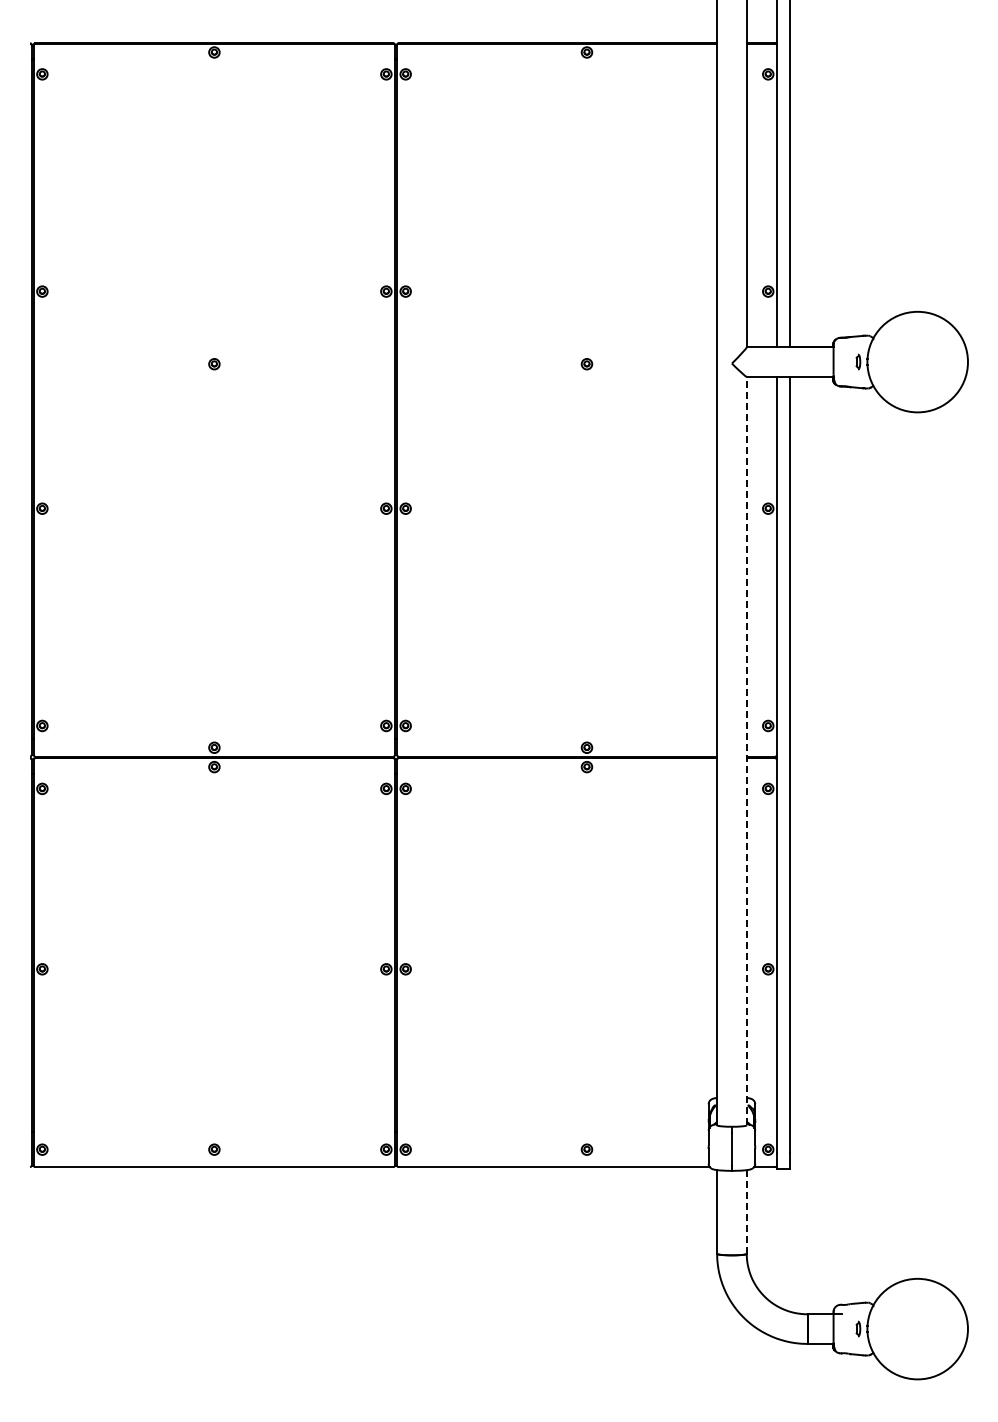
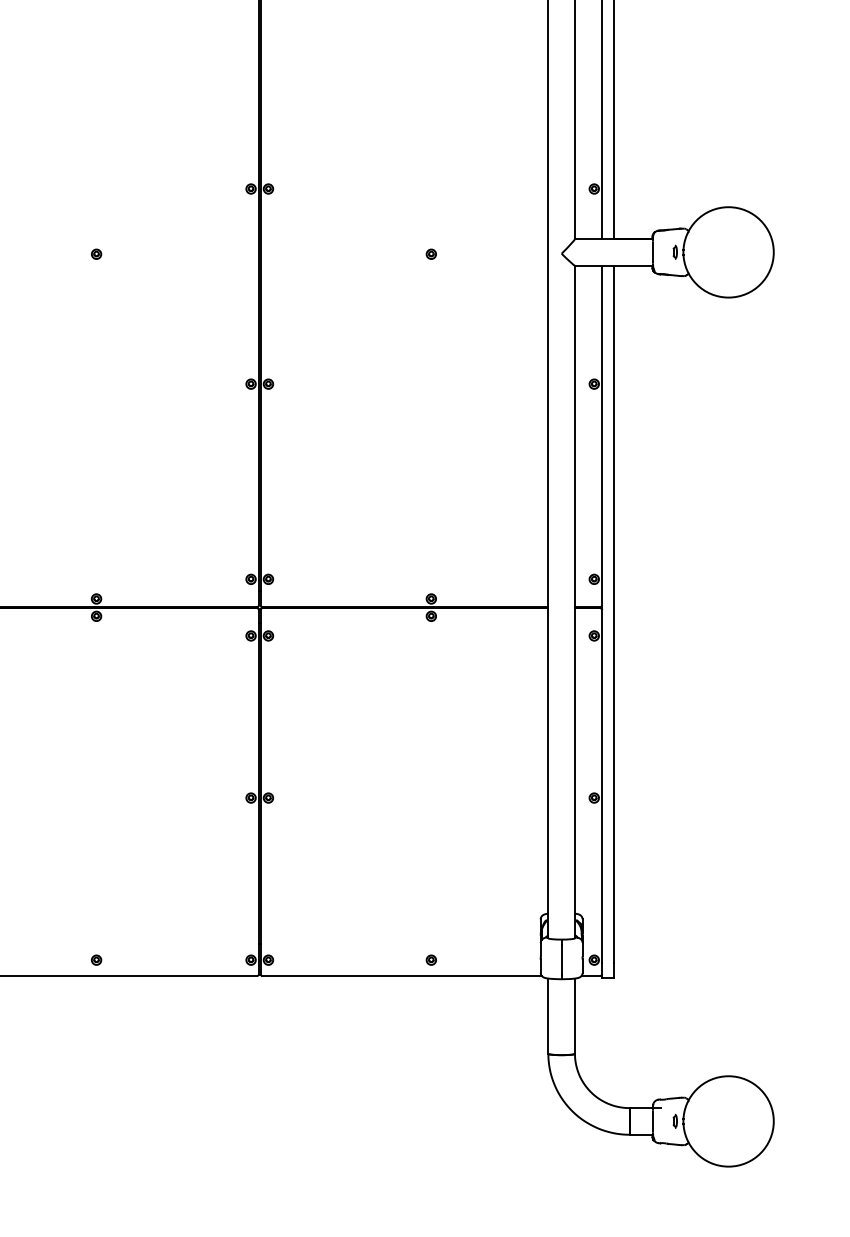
line: (746, 750) -> (574, 601), dashed -> solid
line: (746, 1211) -> (574, 1015), dashed -> solid

